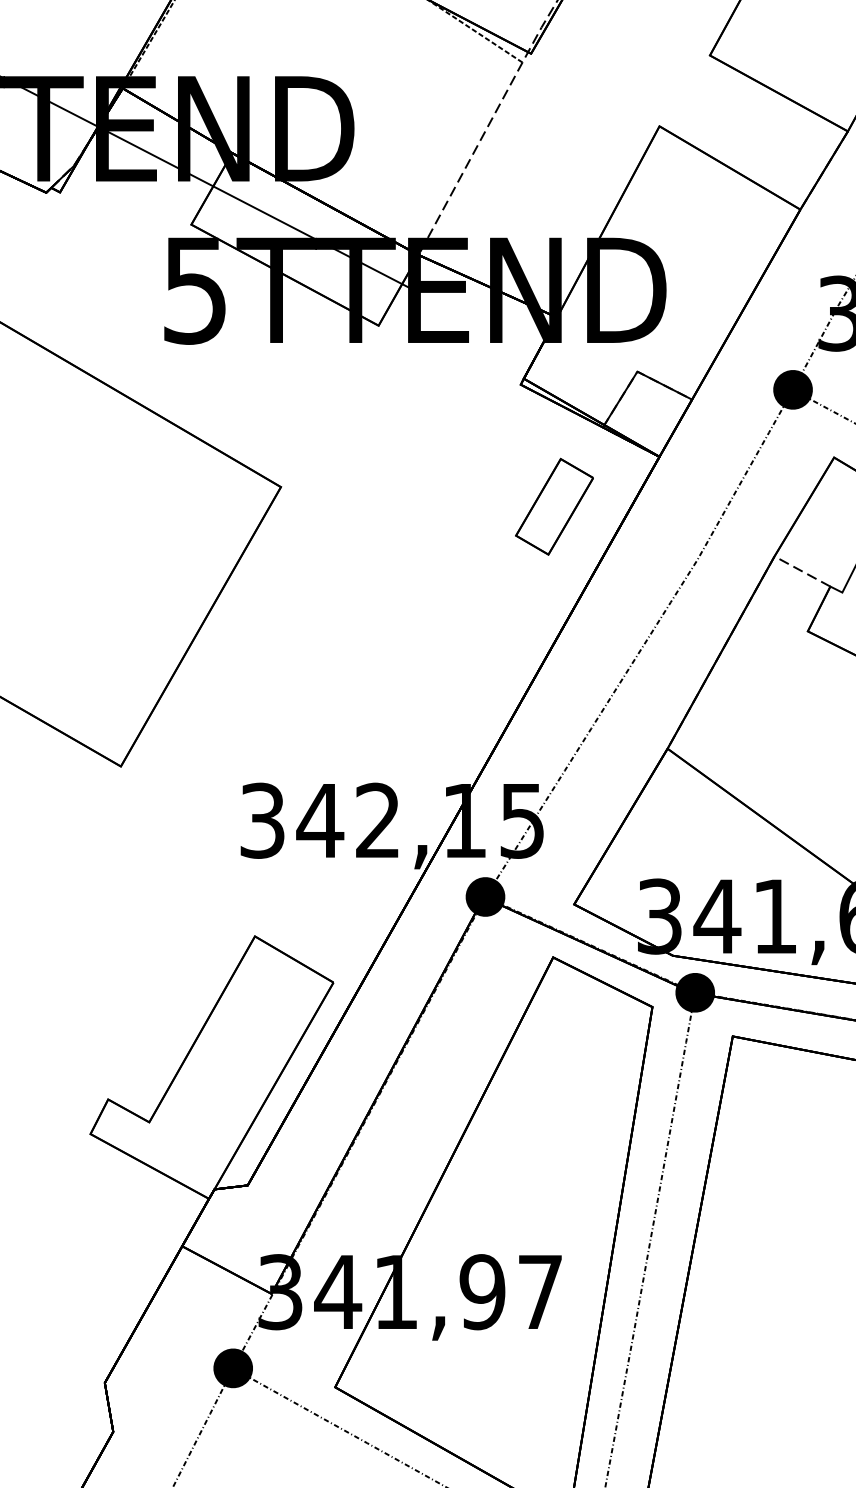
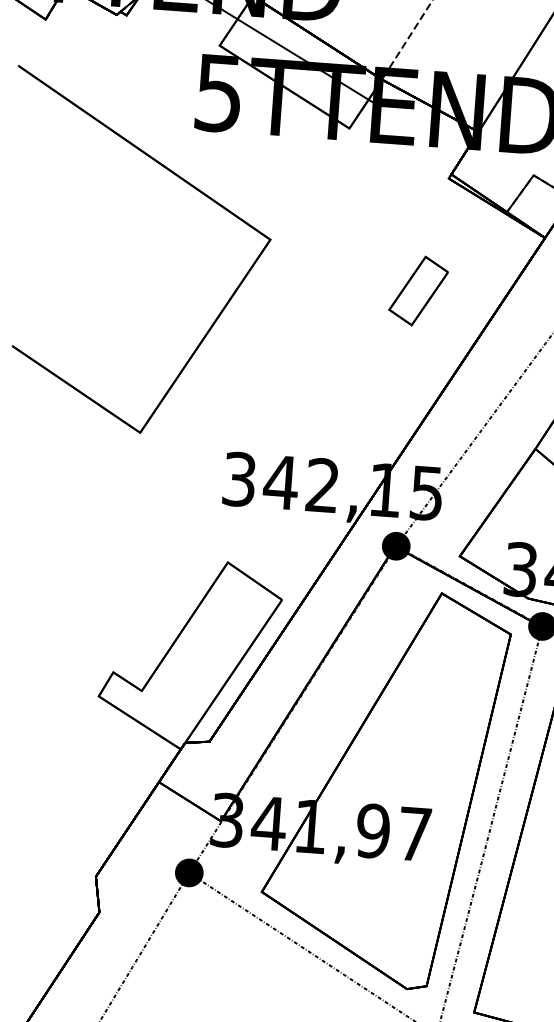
part: (554, 506) -> (418, 290), moved

